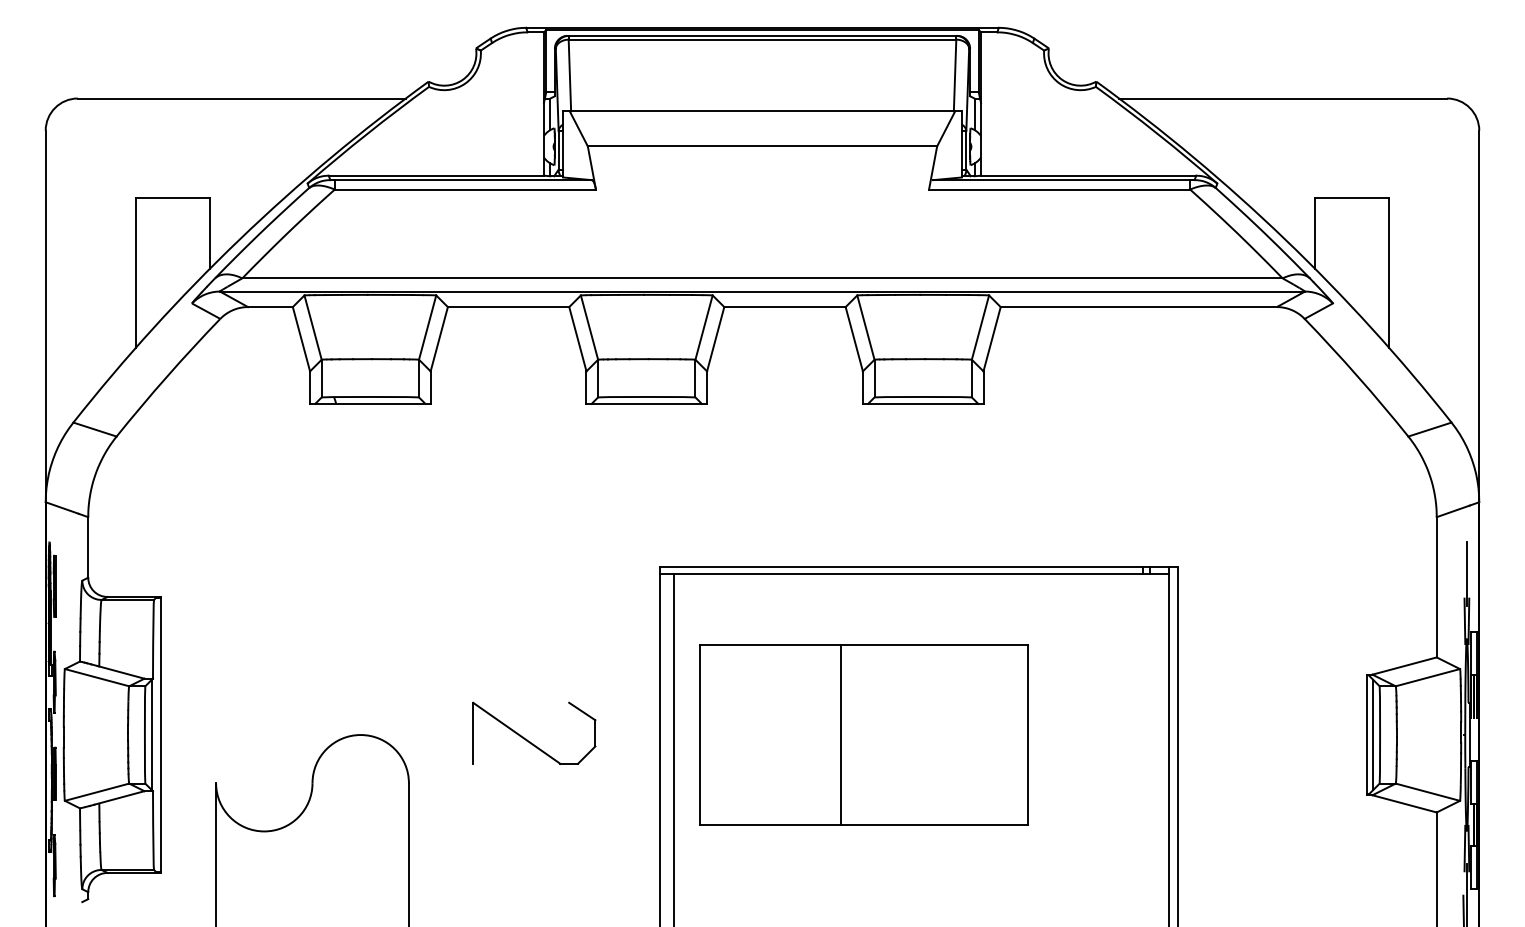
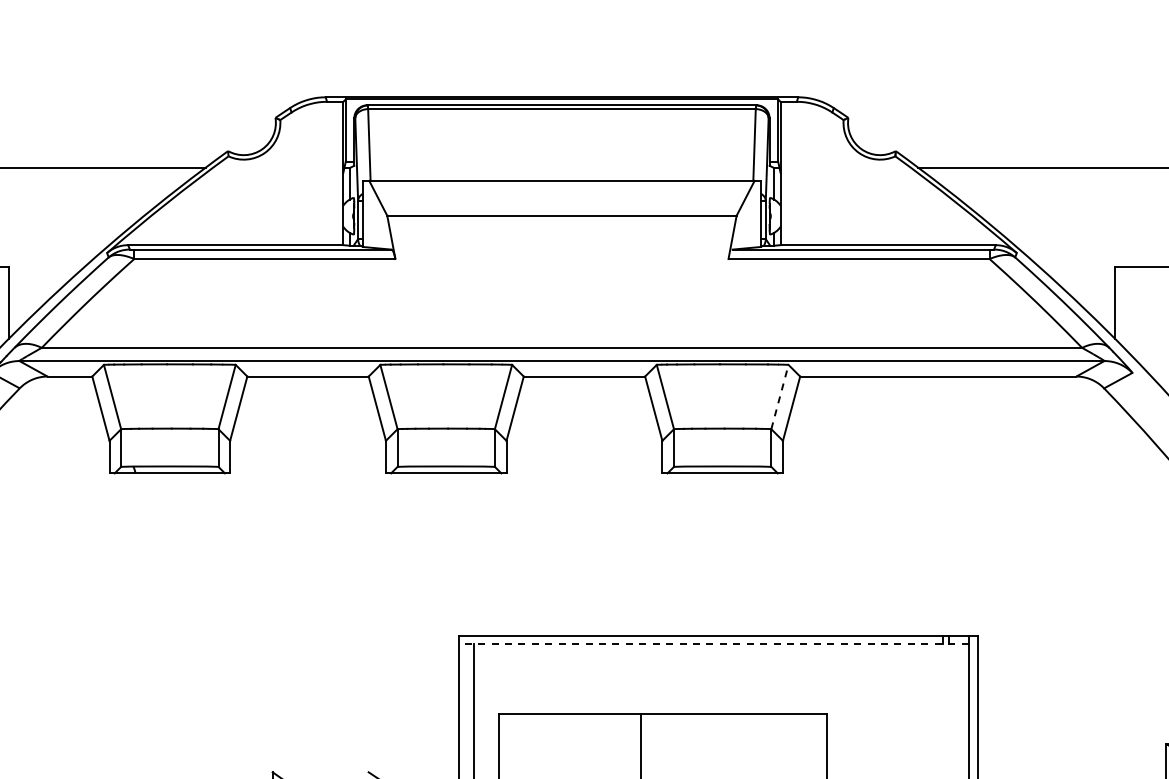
line: (980, 327) -> (779, 396), solid -> dashed
line: (914, 574) -> (713, 643), solid -> dashed

